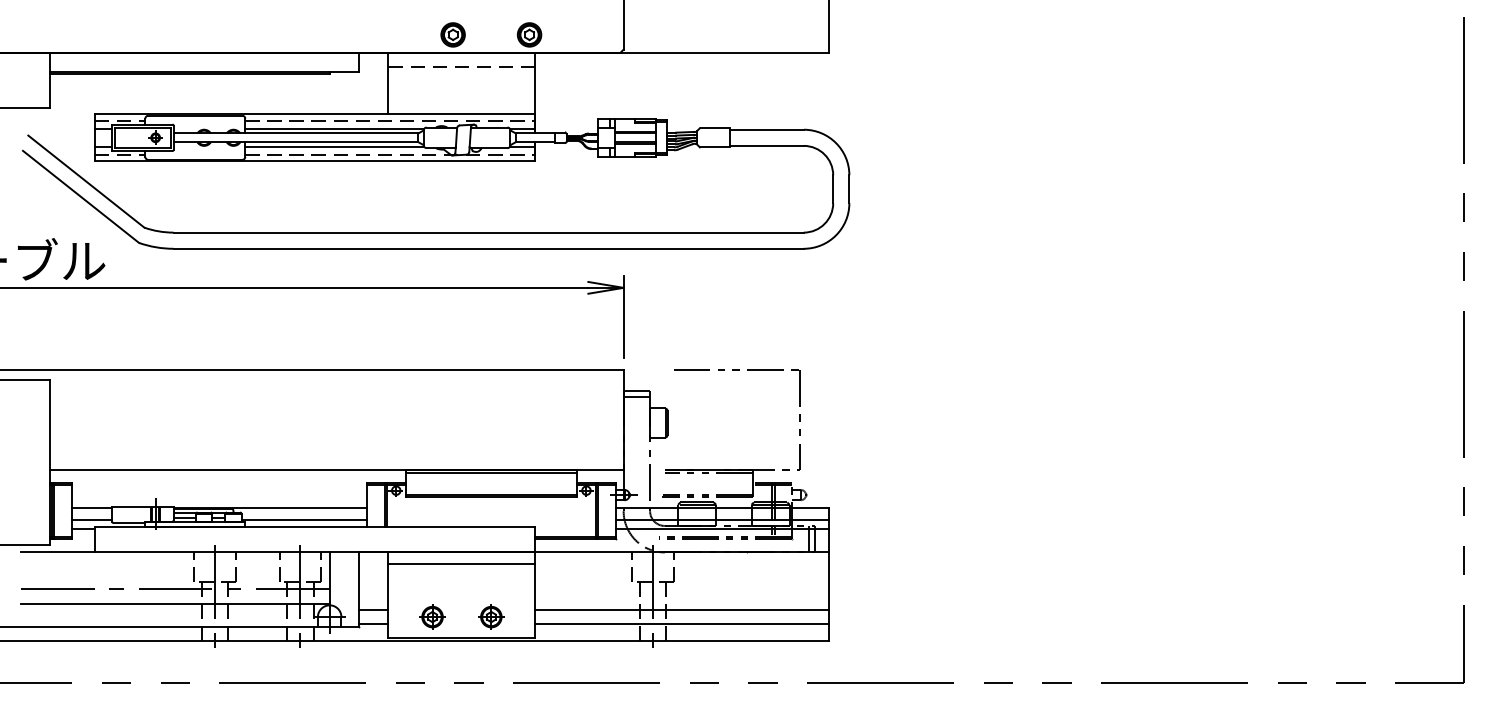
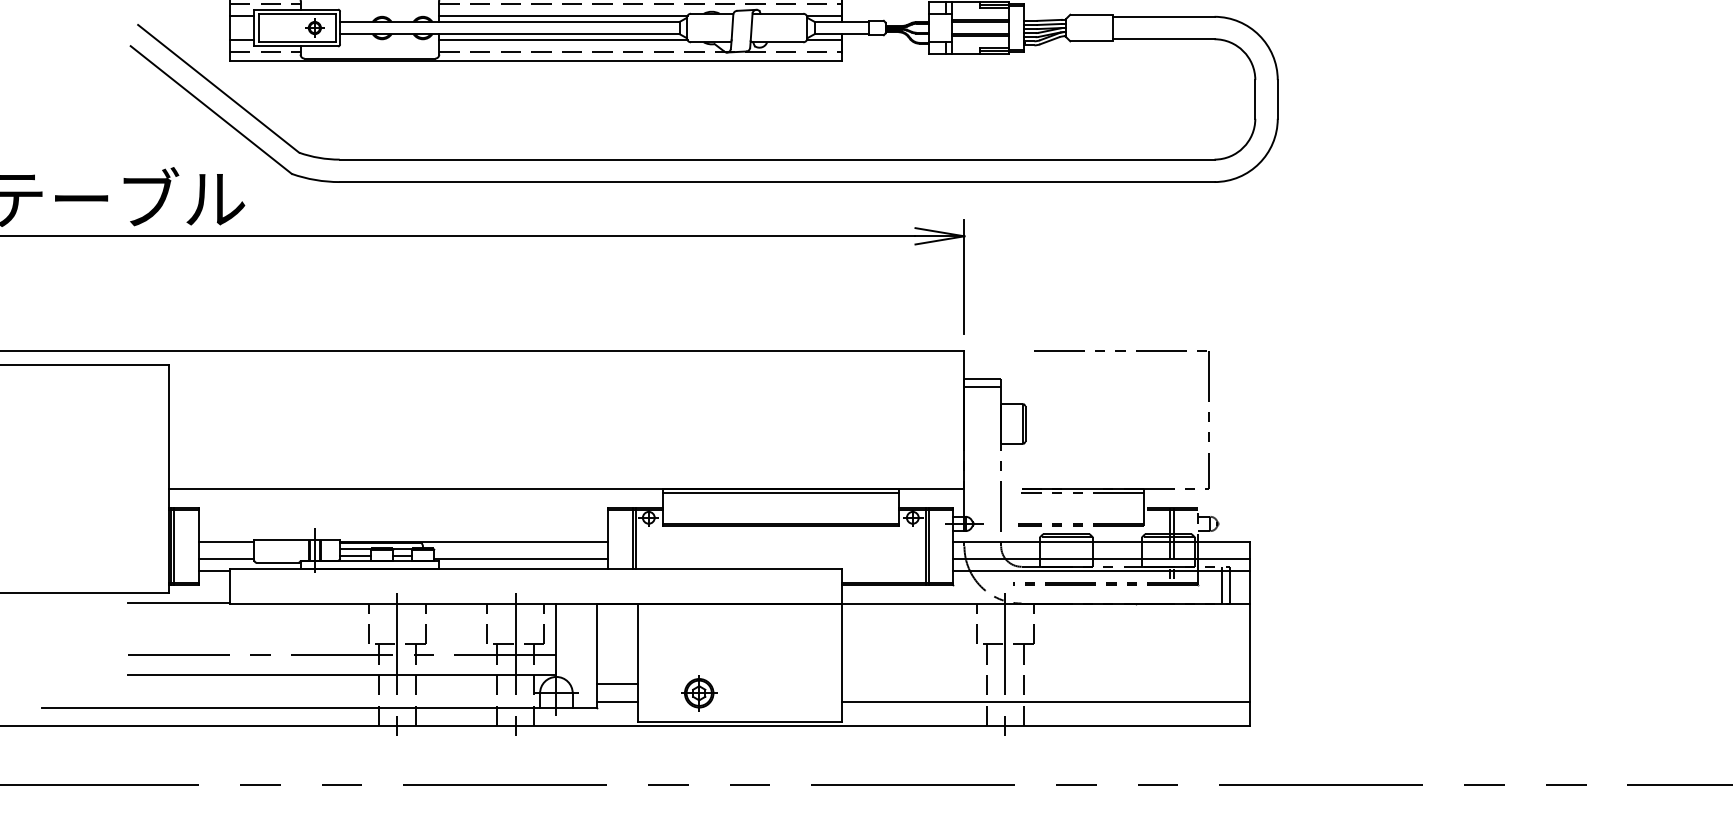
line: (461, 564) -> (739, 620), removed
line: (682, 610) -> (1046, 684), removed
part: (491, 616) -> (781, 692), removed

